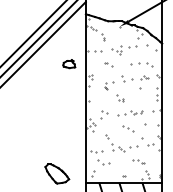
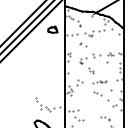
part: (69, 64) -> (52, 30), moved
part: (141, 64) -> (107, 44), removed
part: (130, 113) -> (99, 81), size x0.7
part: (121, 143) -> (47, 104), moved

